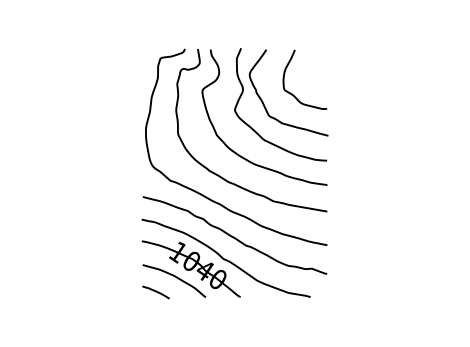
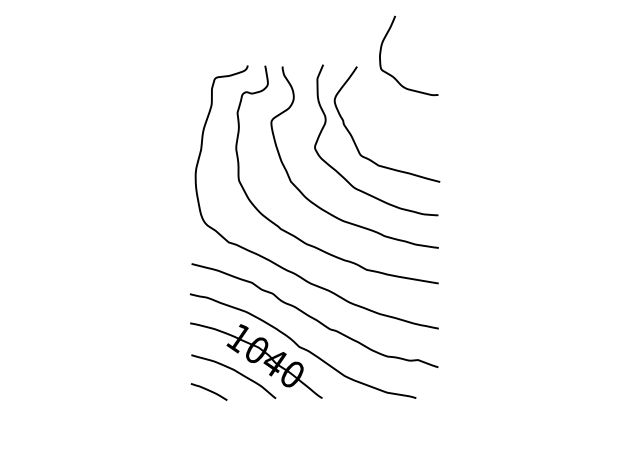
curve: (292, 93) -> (392, 74), moved

